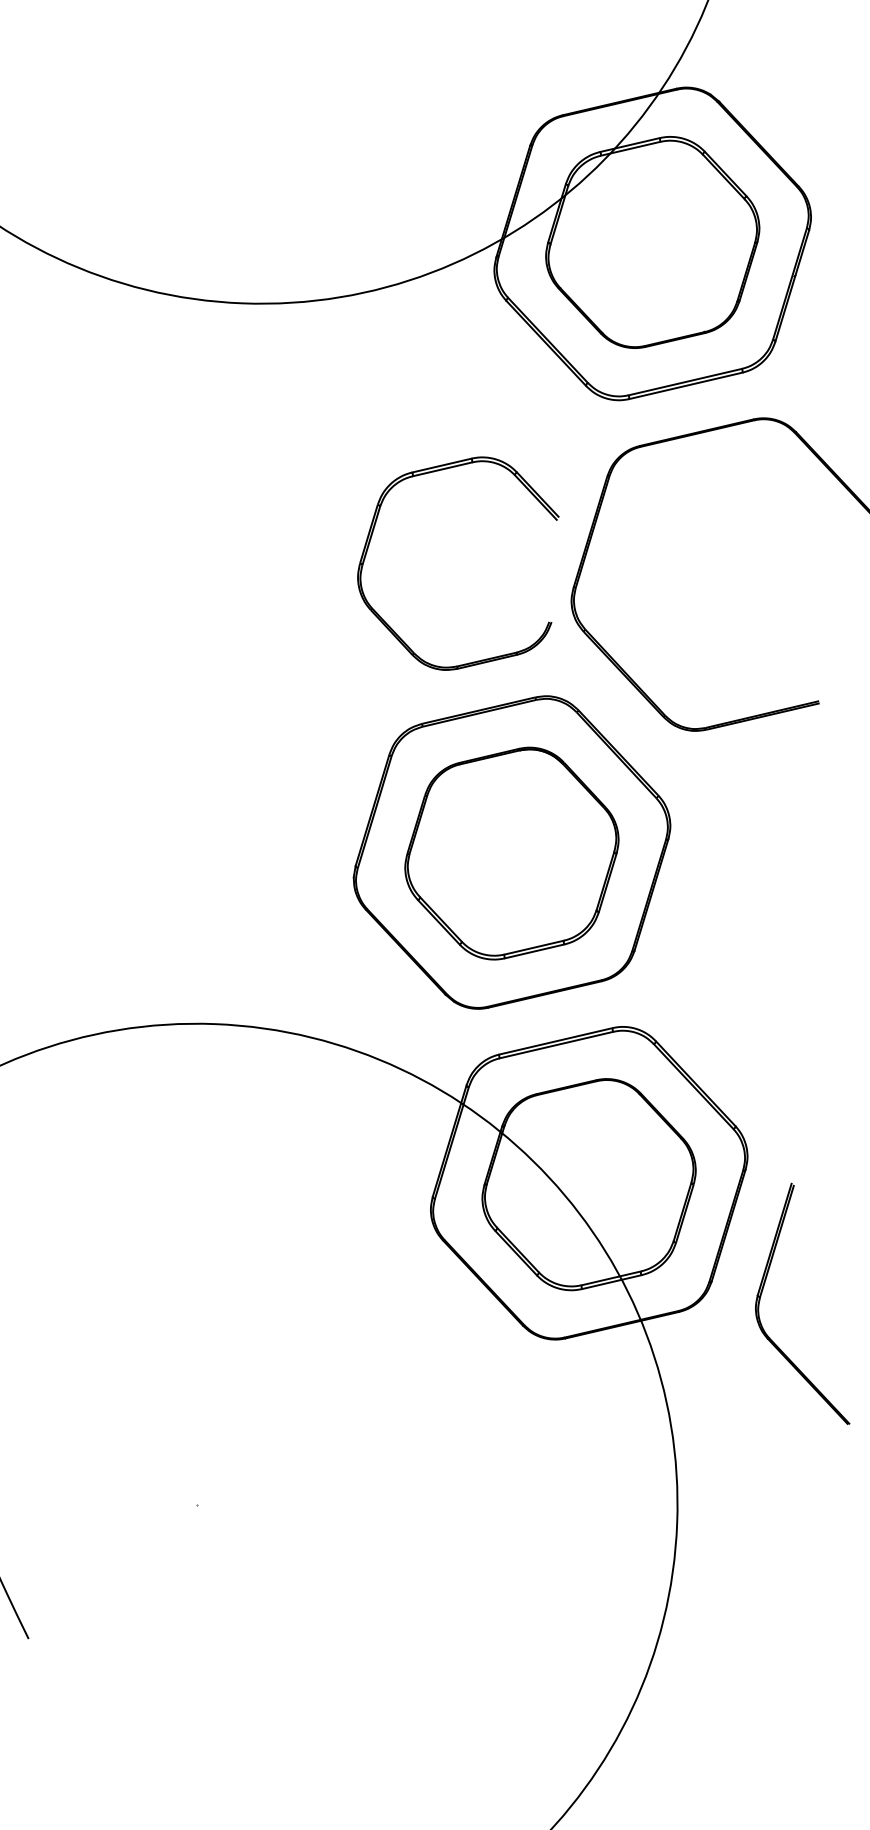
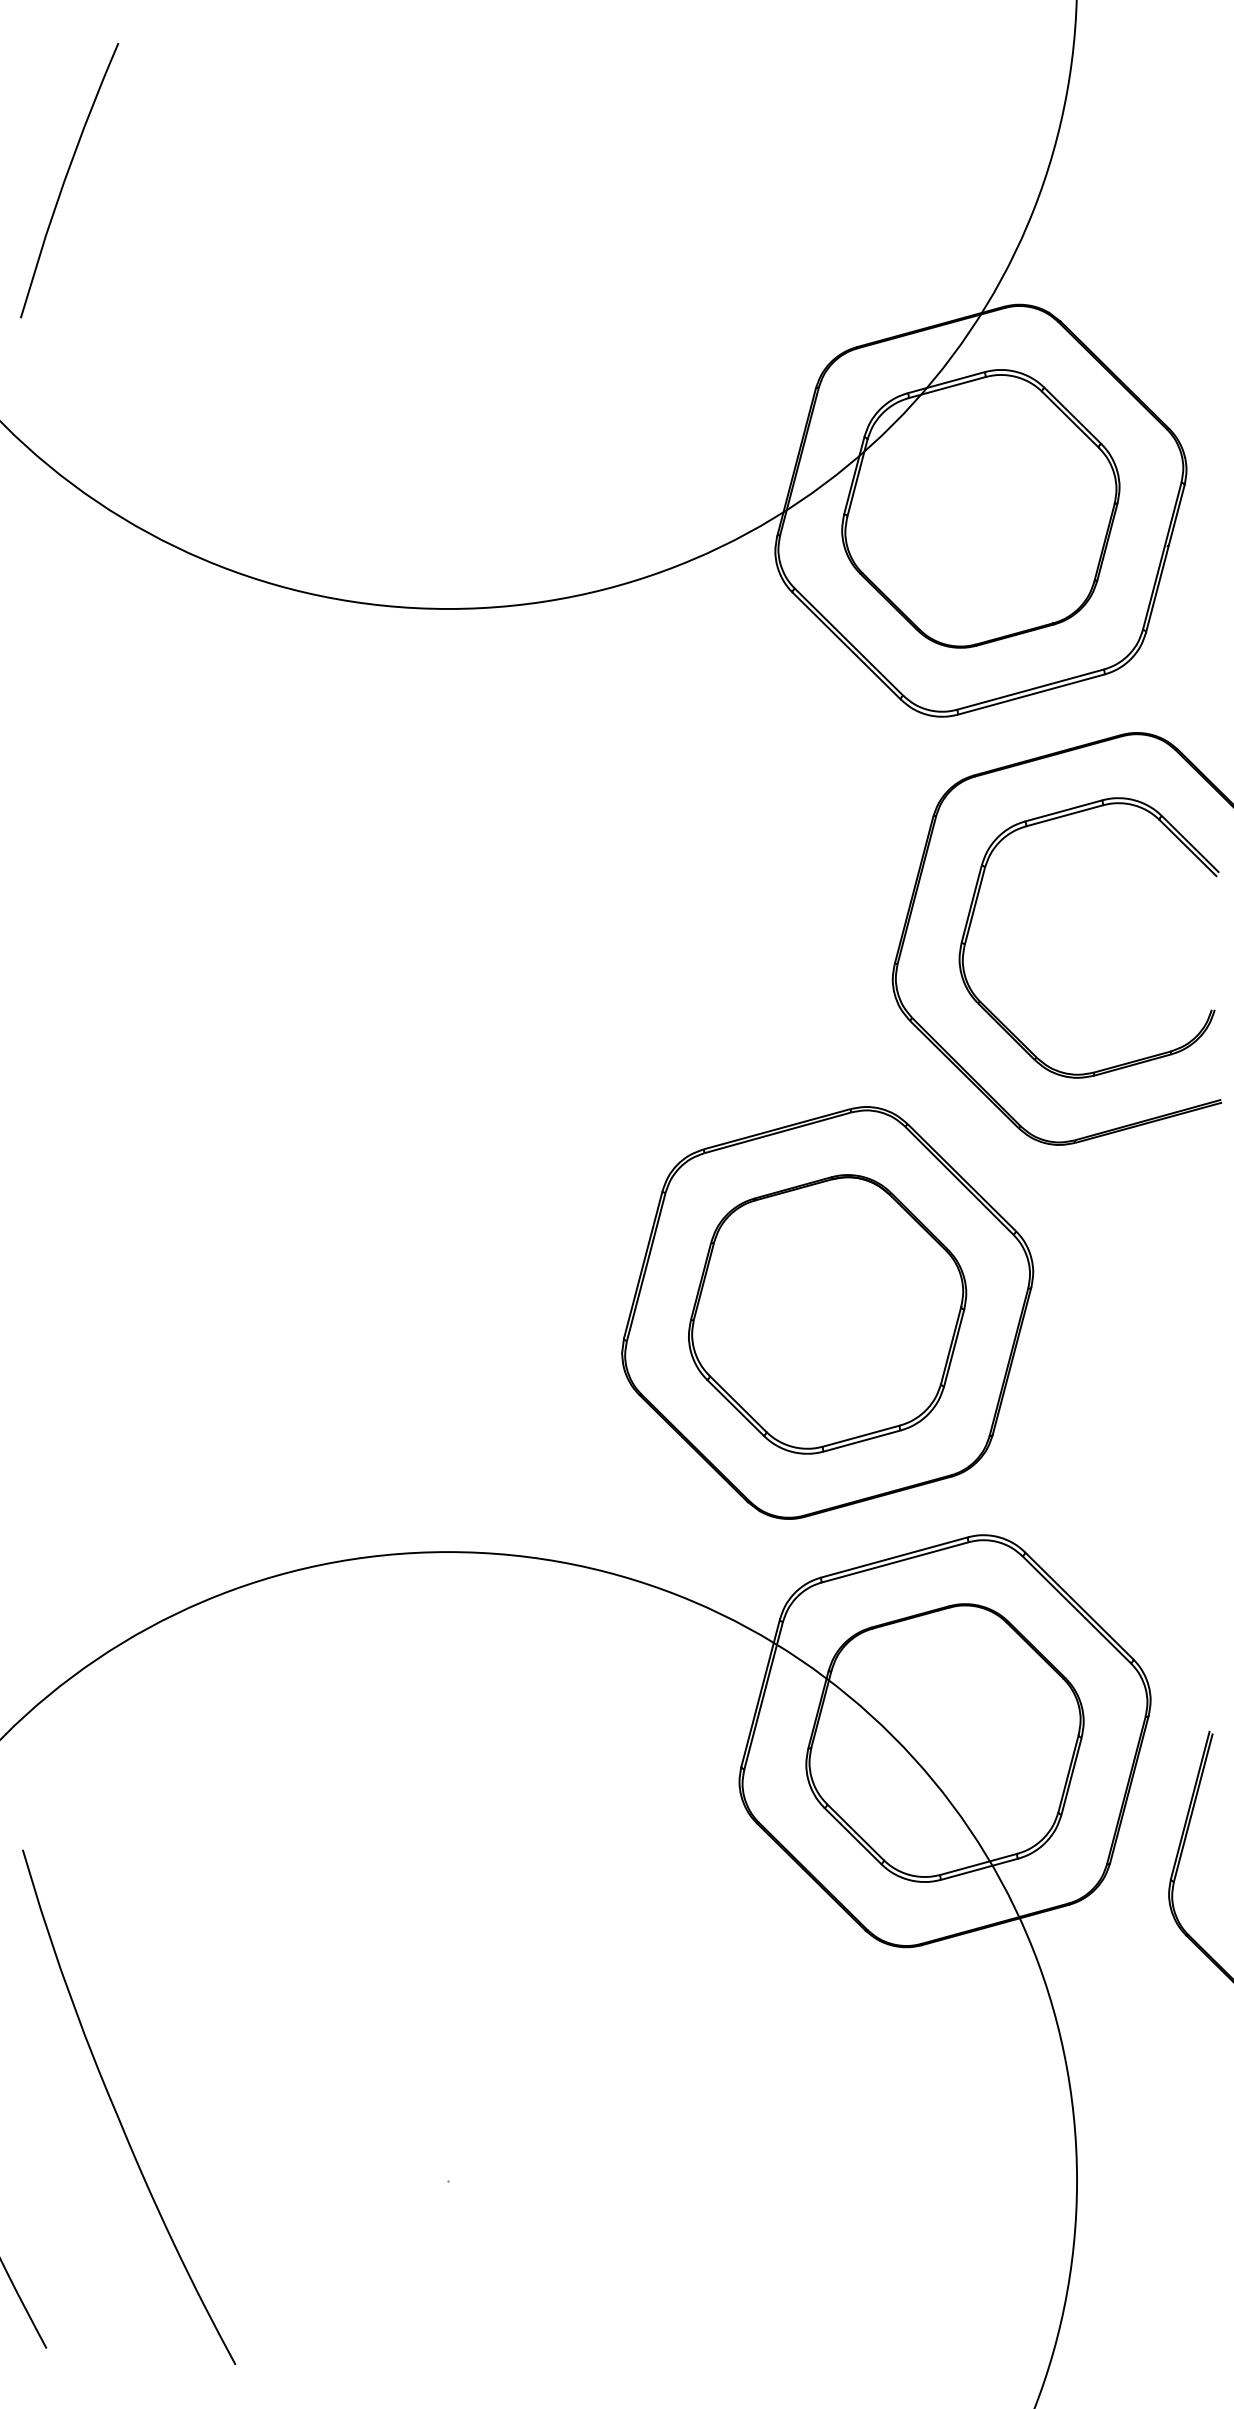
part: (371, 537) -> (975, 908), moved

